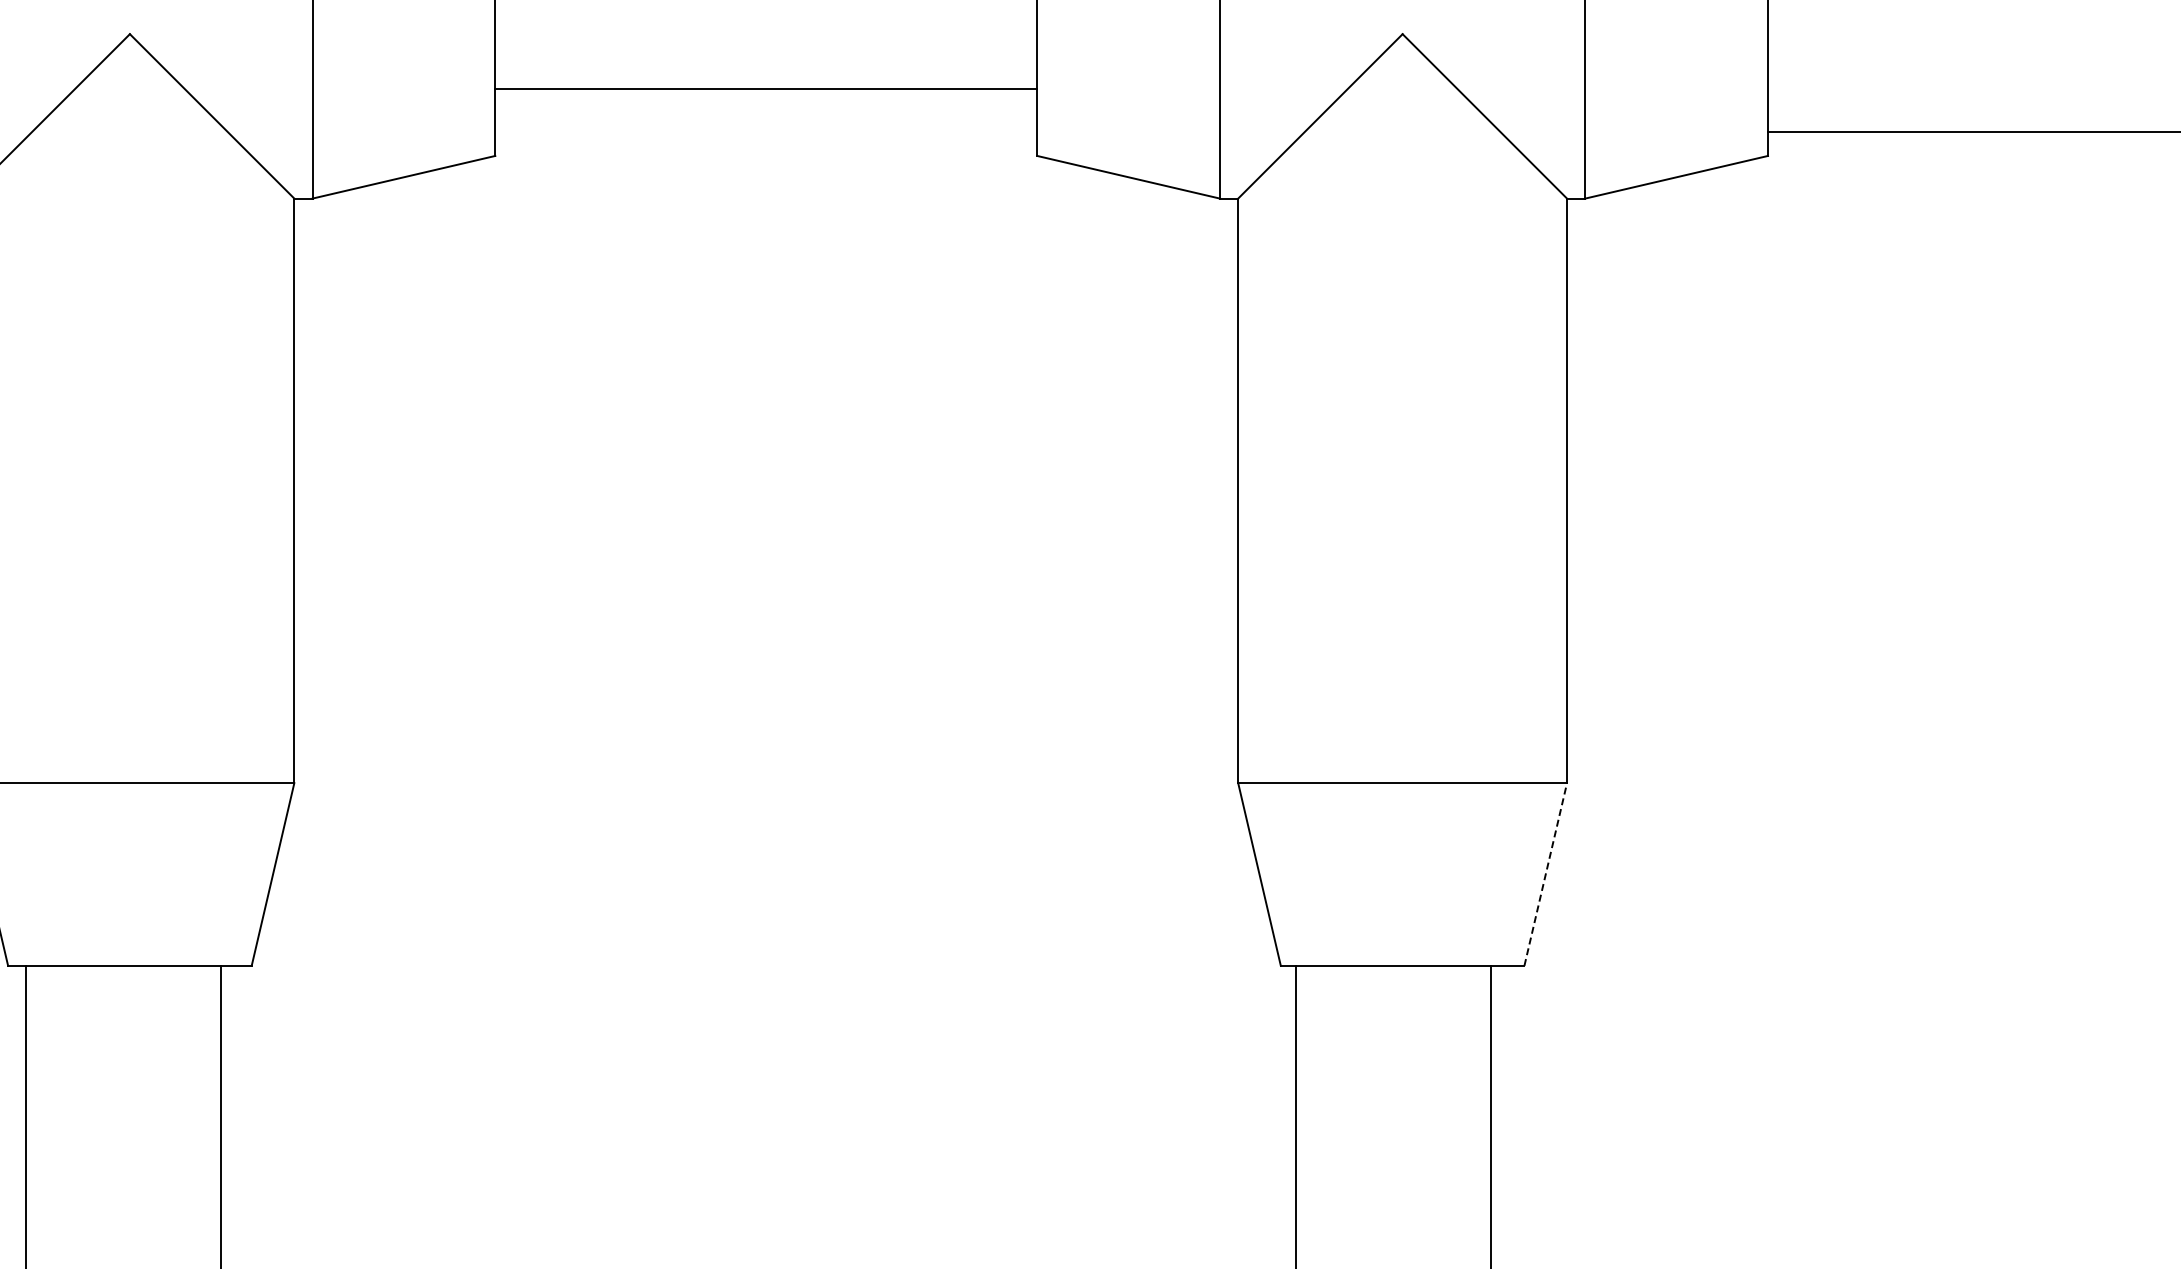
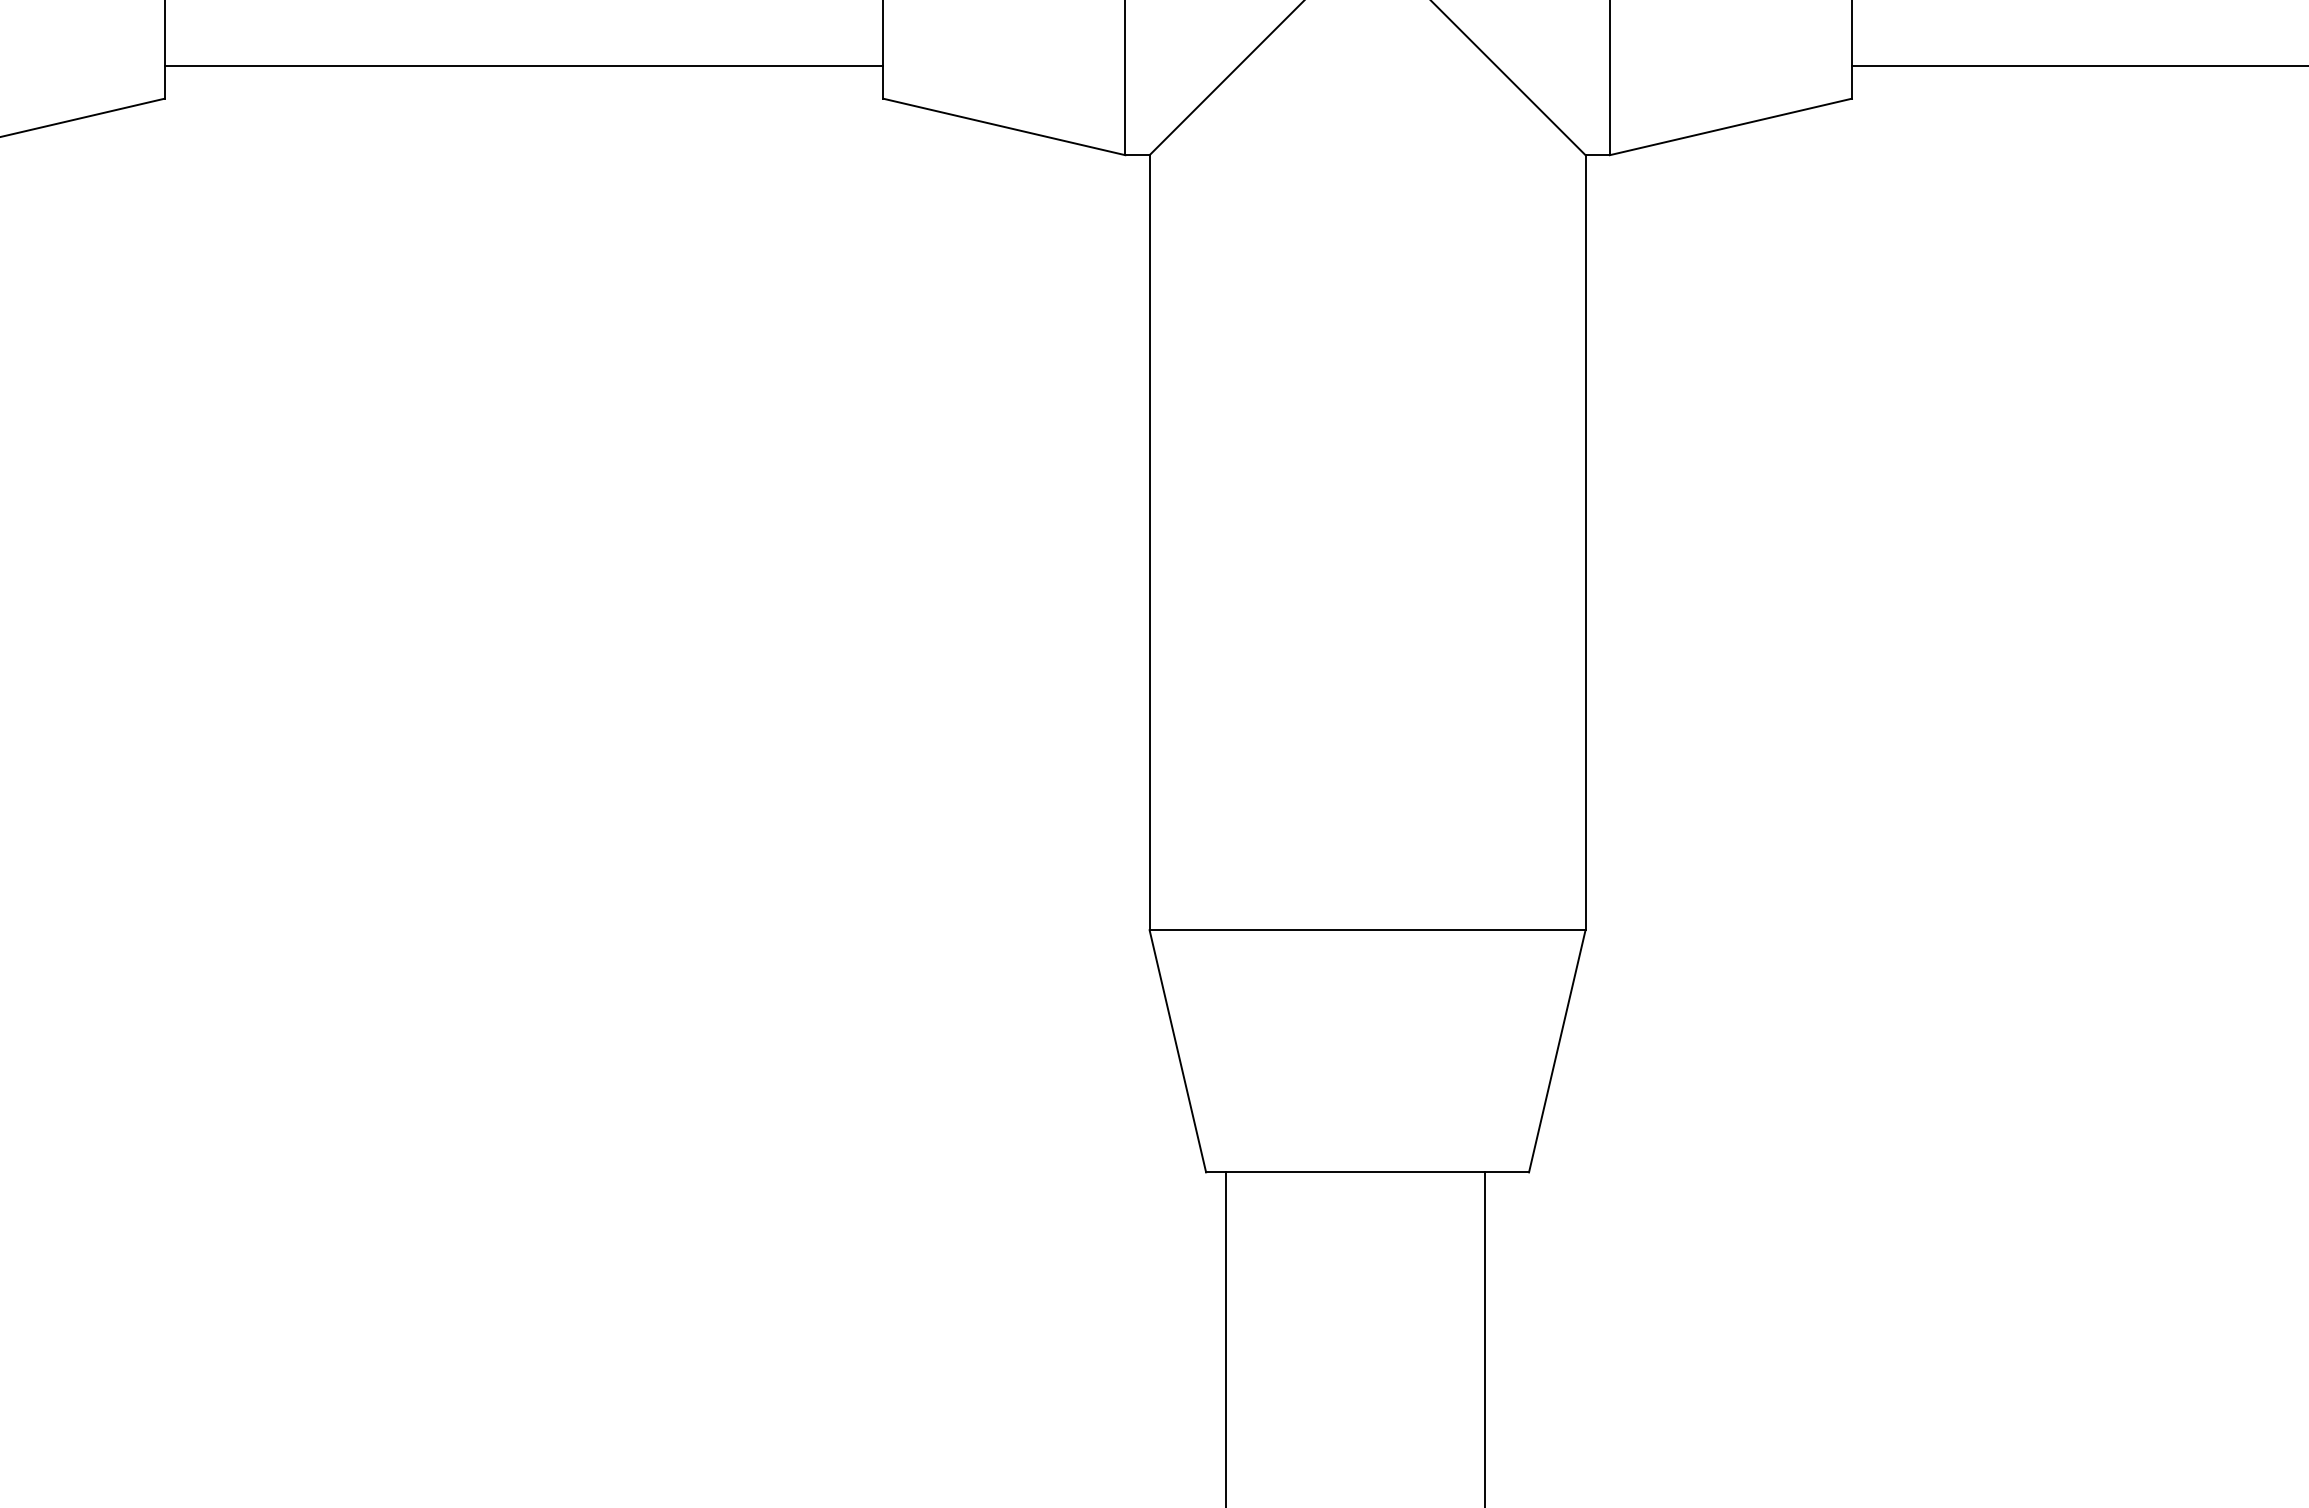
line: (766, 88) -> (524, 66), moved
line: (1545, 874) -> (1556, 1051), dashed -> solid

